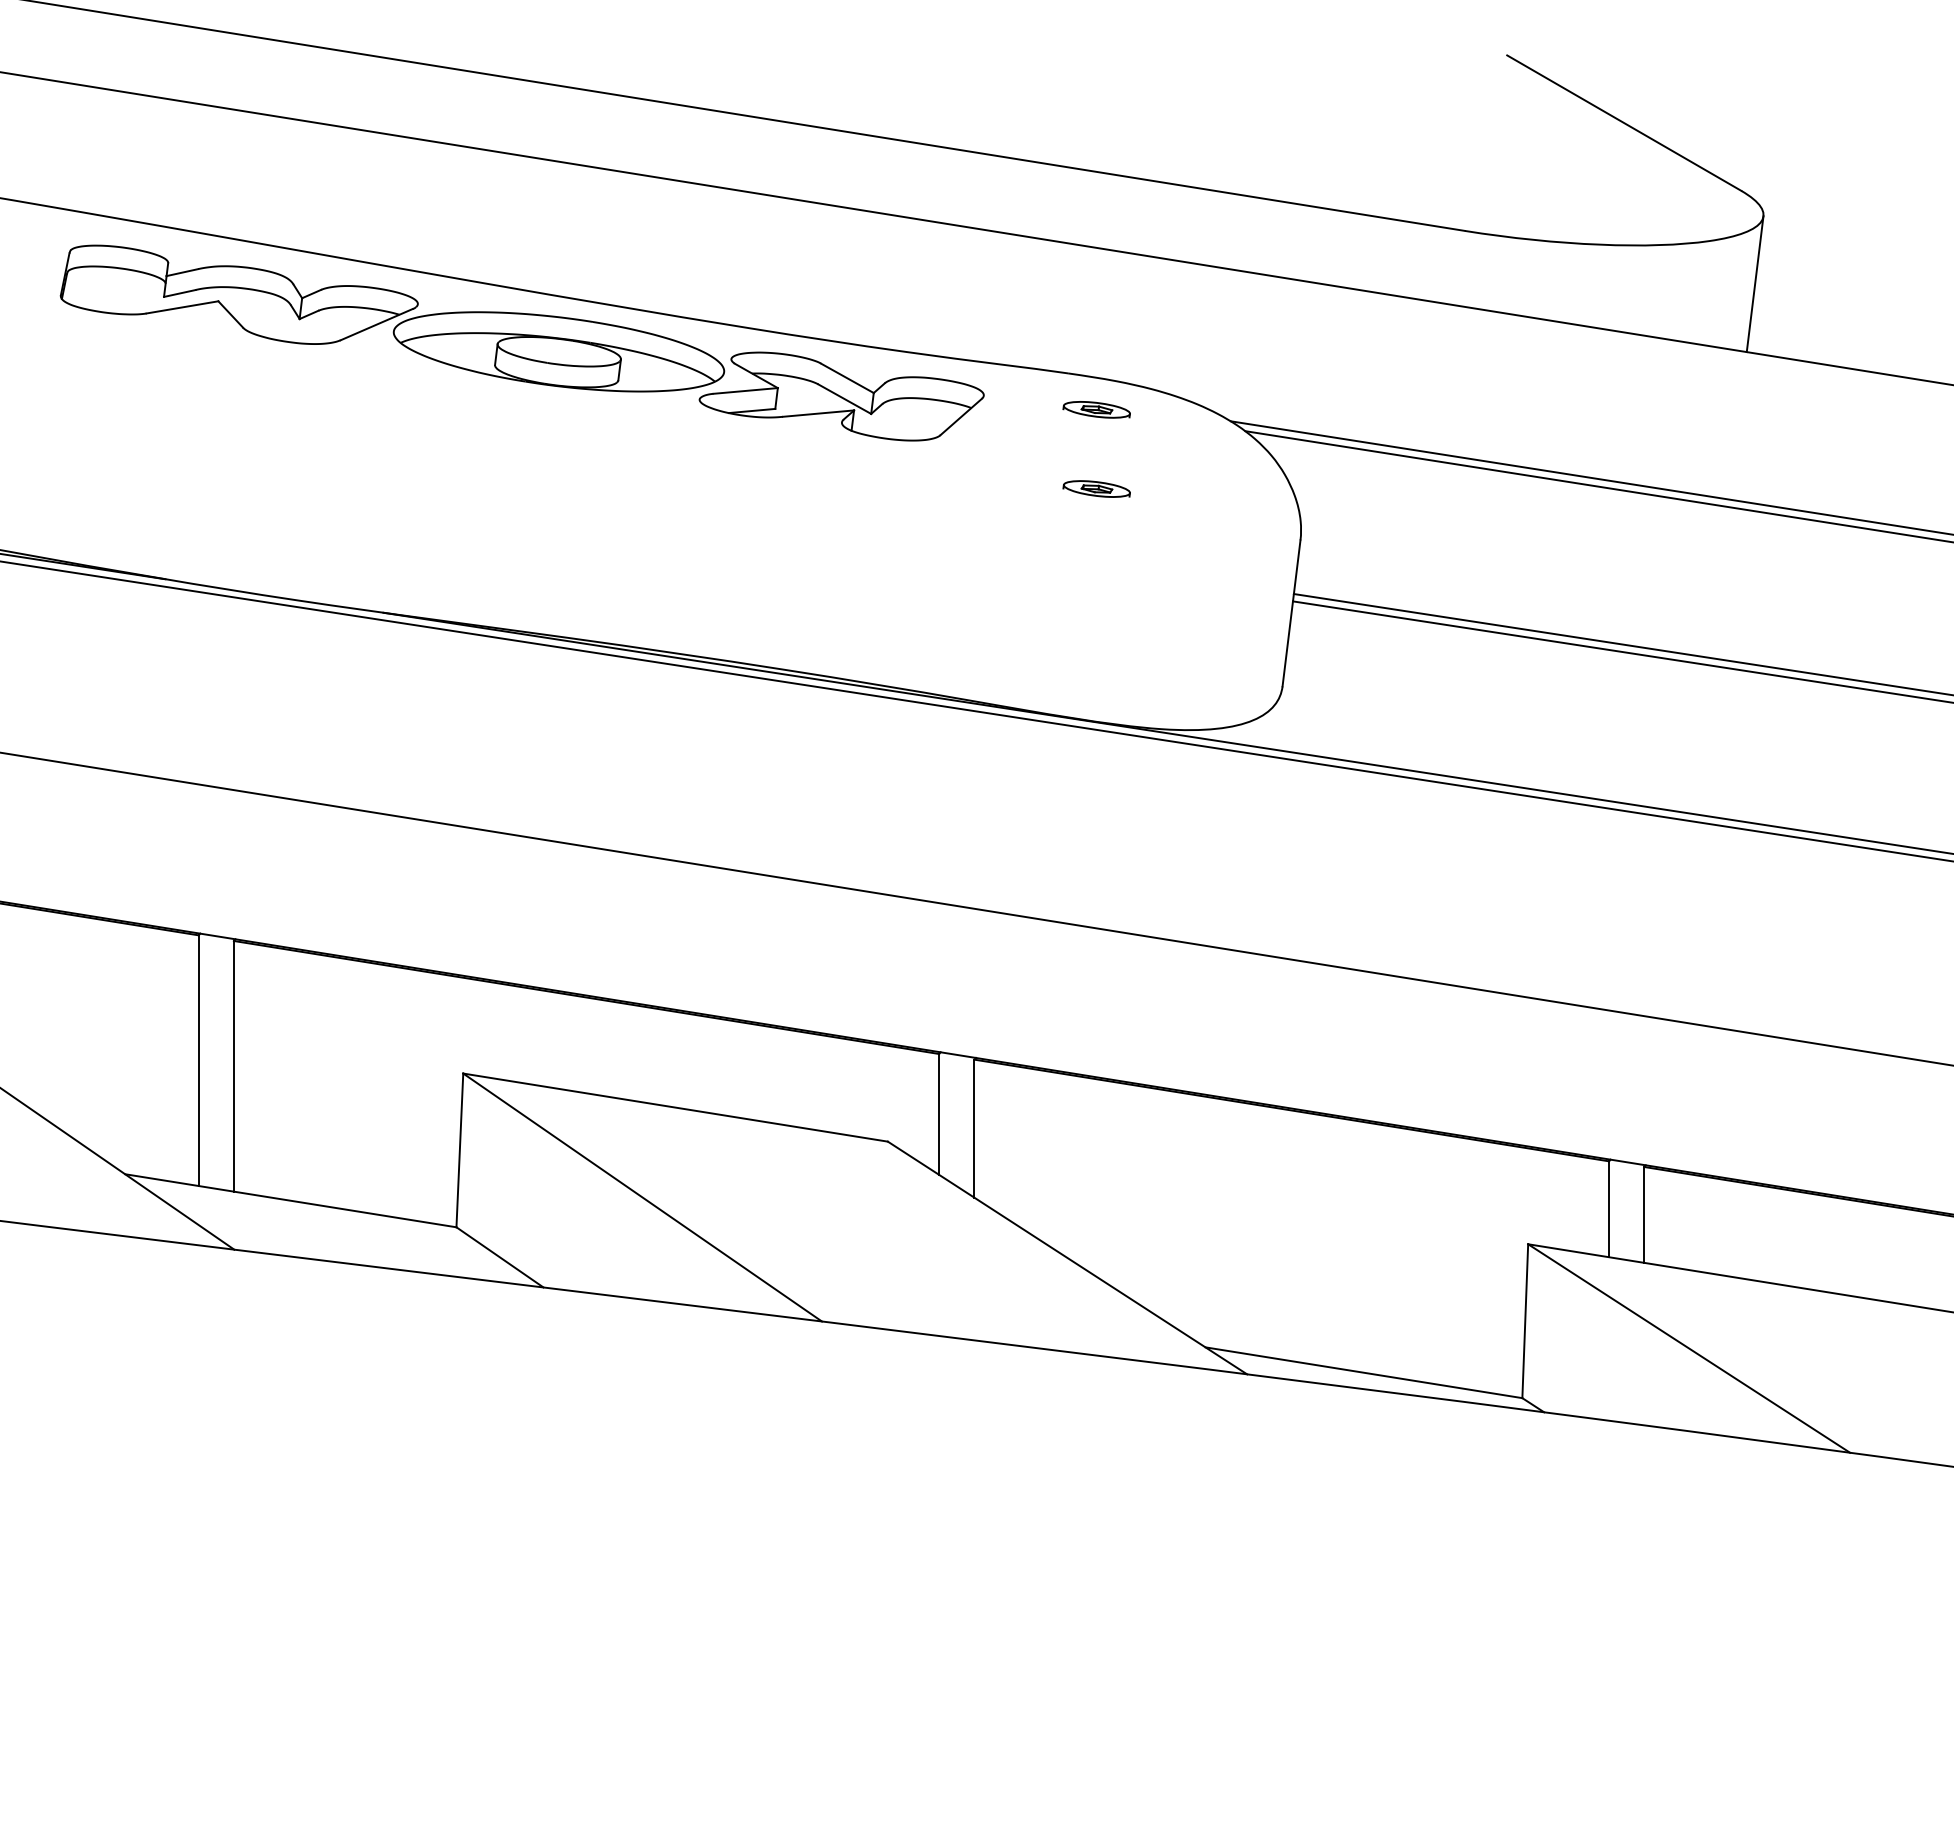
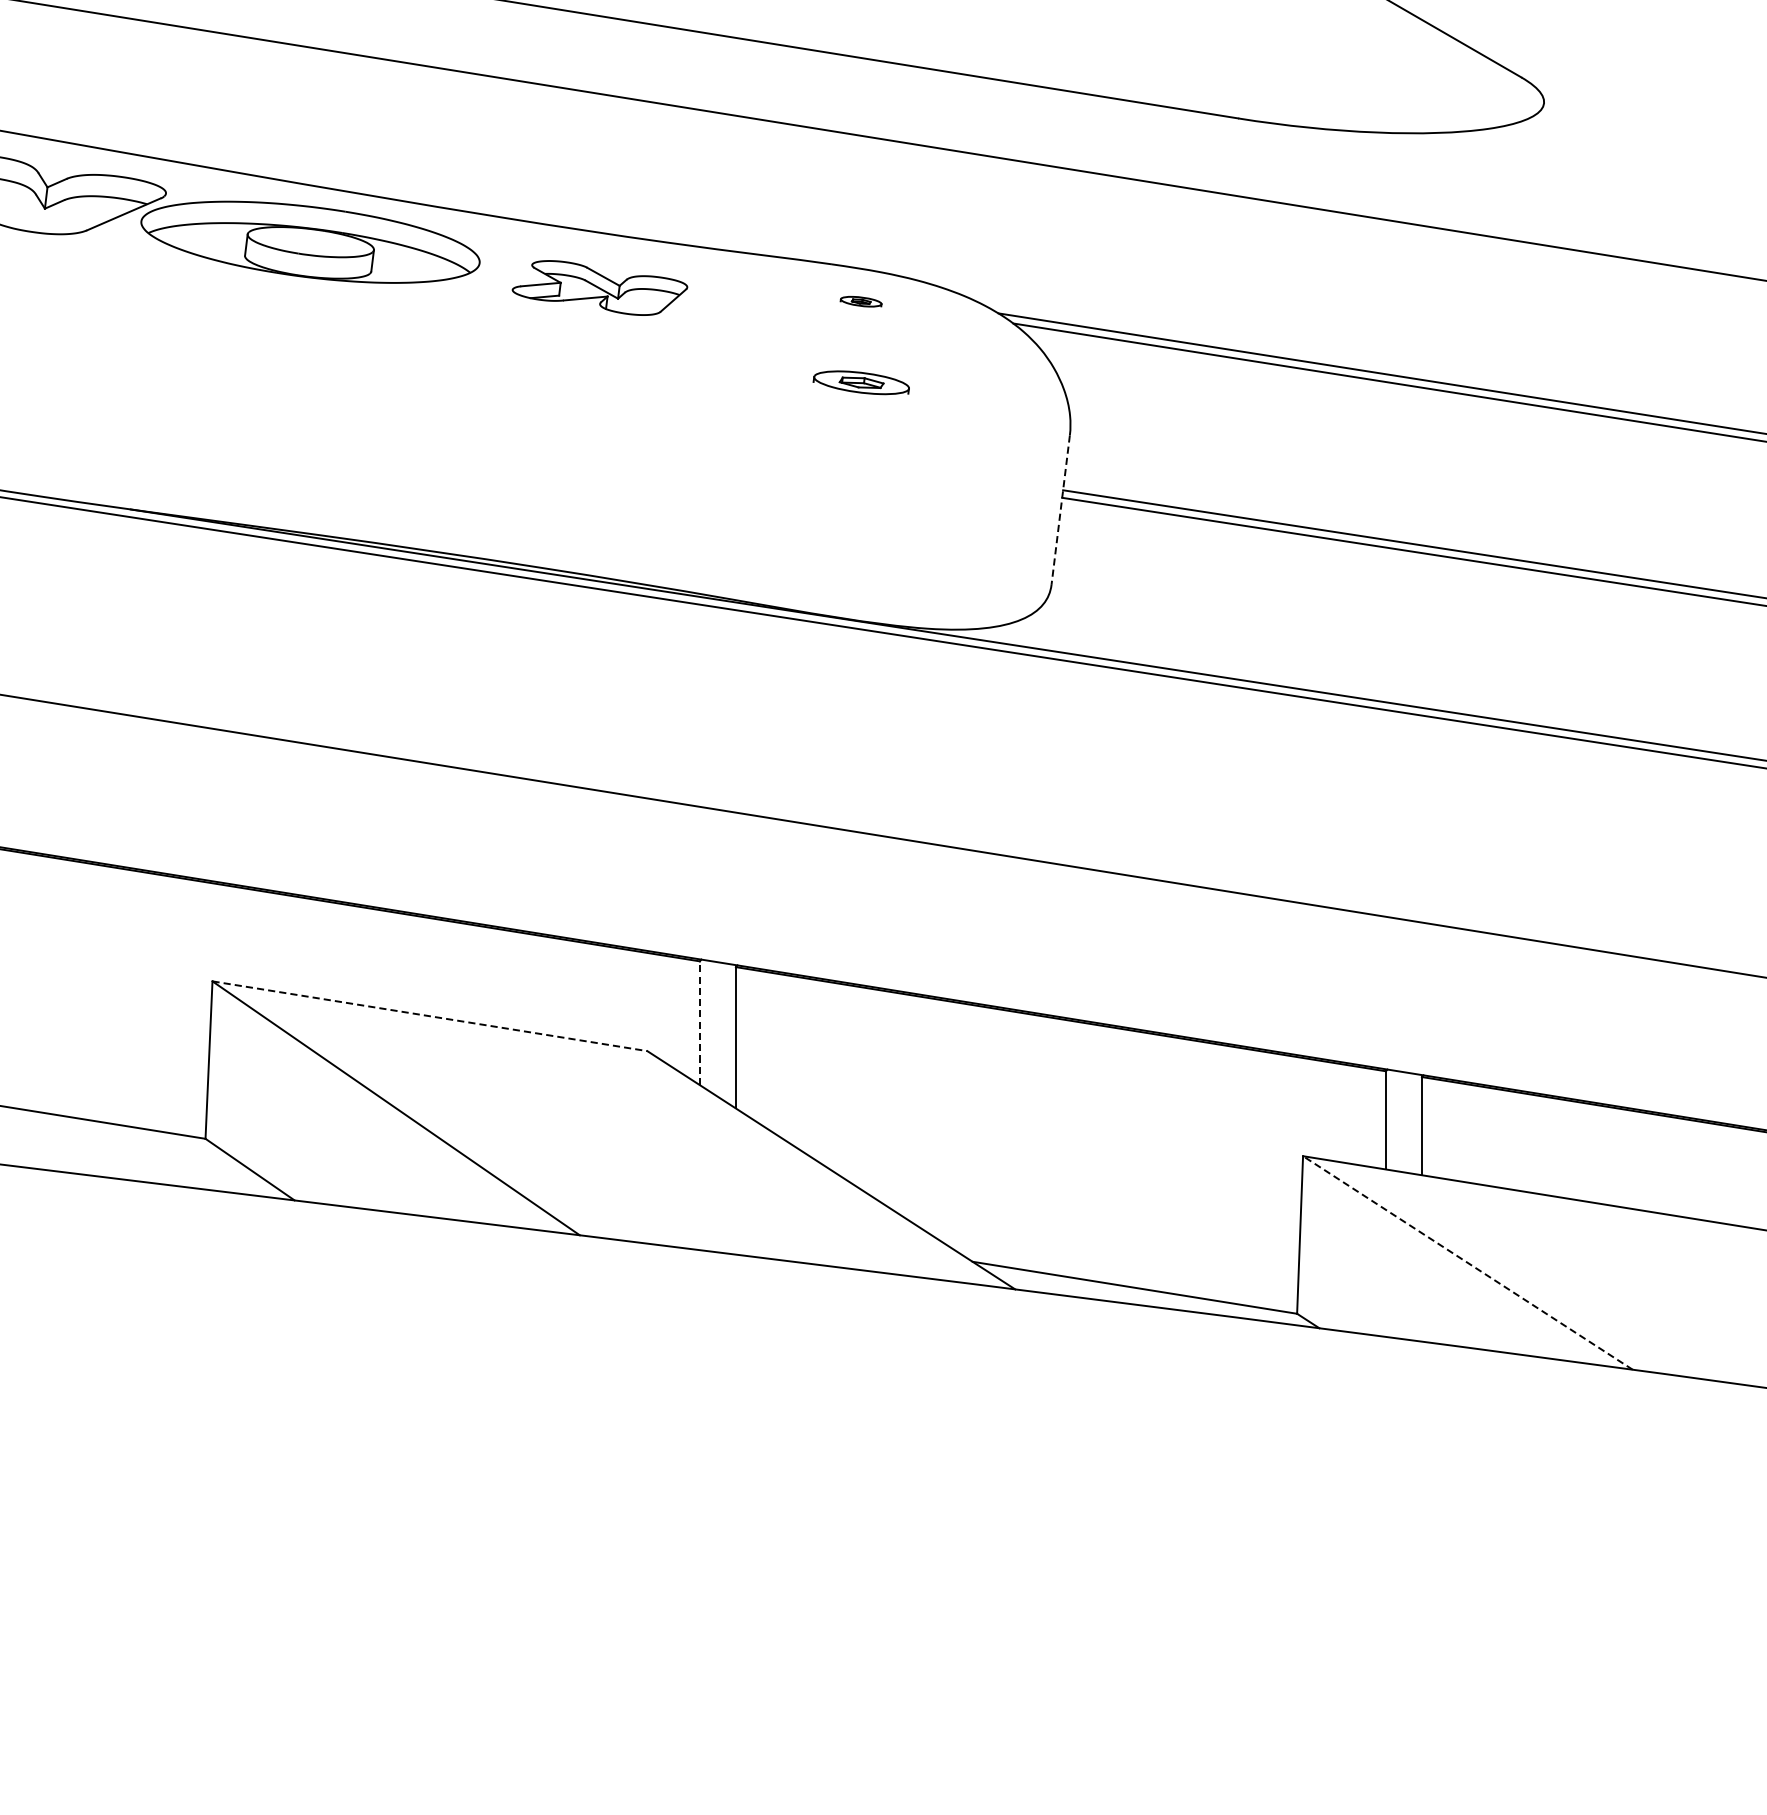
line: (1754, 284) -> (1534, 173), removed
part: (841, 396) -> (599, 288), size x0.6
part: (1096, 409) -> (860, 301), size x0.6
part: (1096, 488) -> (860, 382), size x1.4
line: (1291, 613) -> (1060, 510), solid -> dashed
line: (676, 1107) -> (430, 1016), solid -> dashed
line: (939, 1113) -> (700, 1022), solid -> dashed
line: (1689, 1348) -> (1468, 1262), solid -> dashed

